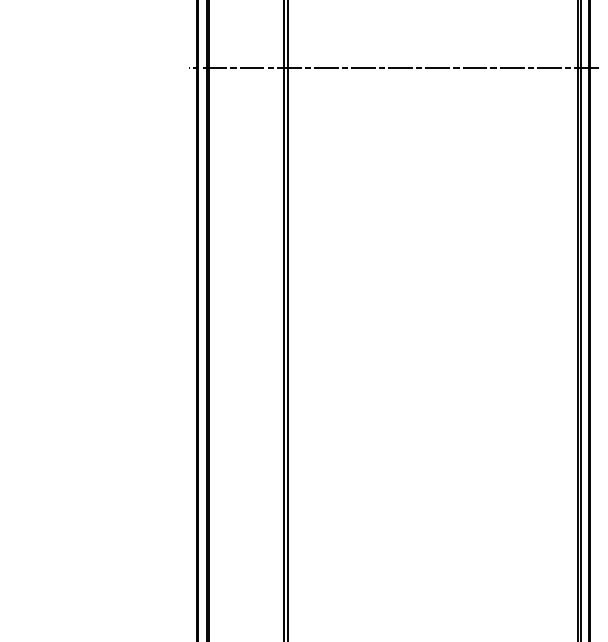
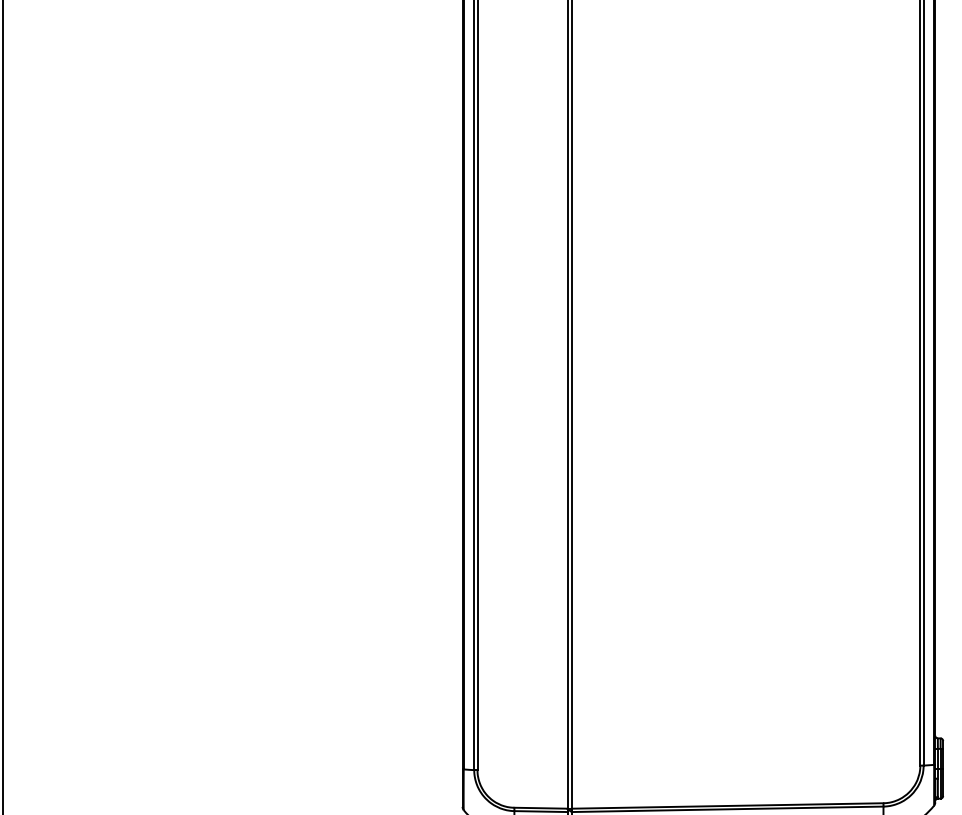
line: (393, 67) -> (698, 38), removed

